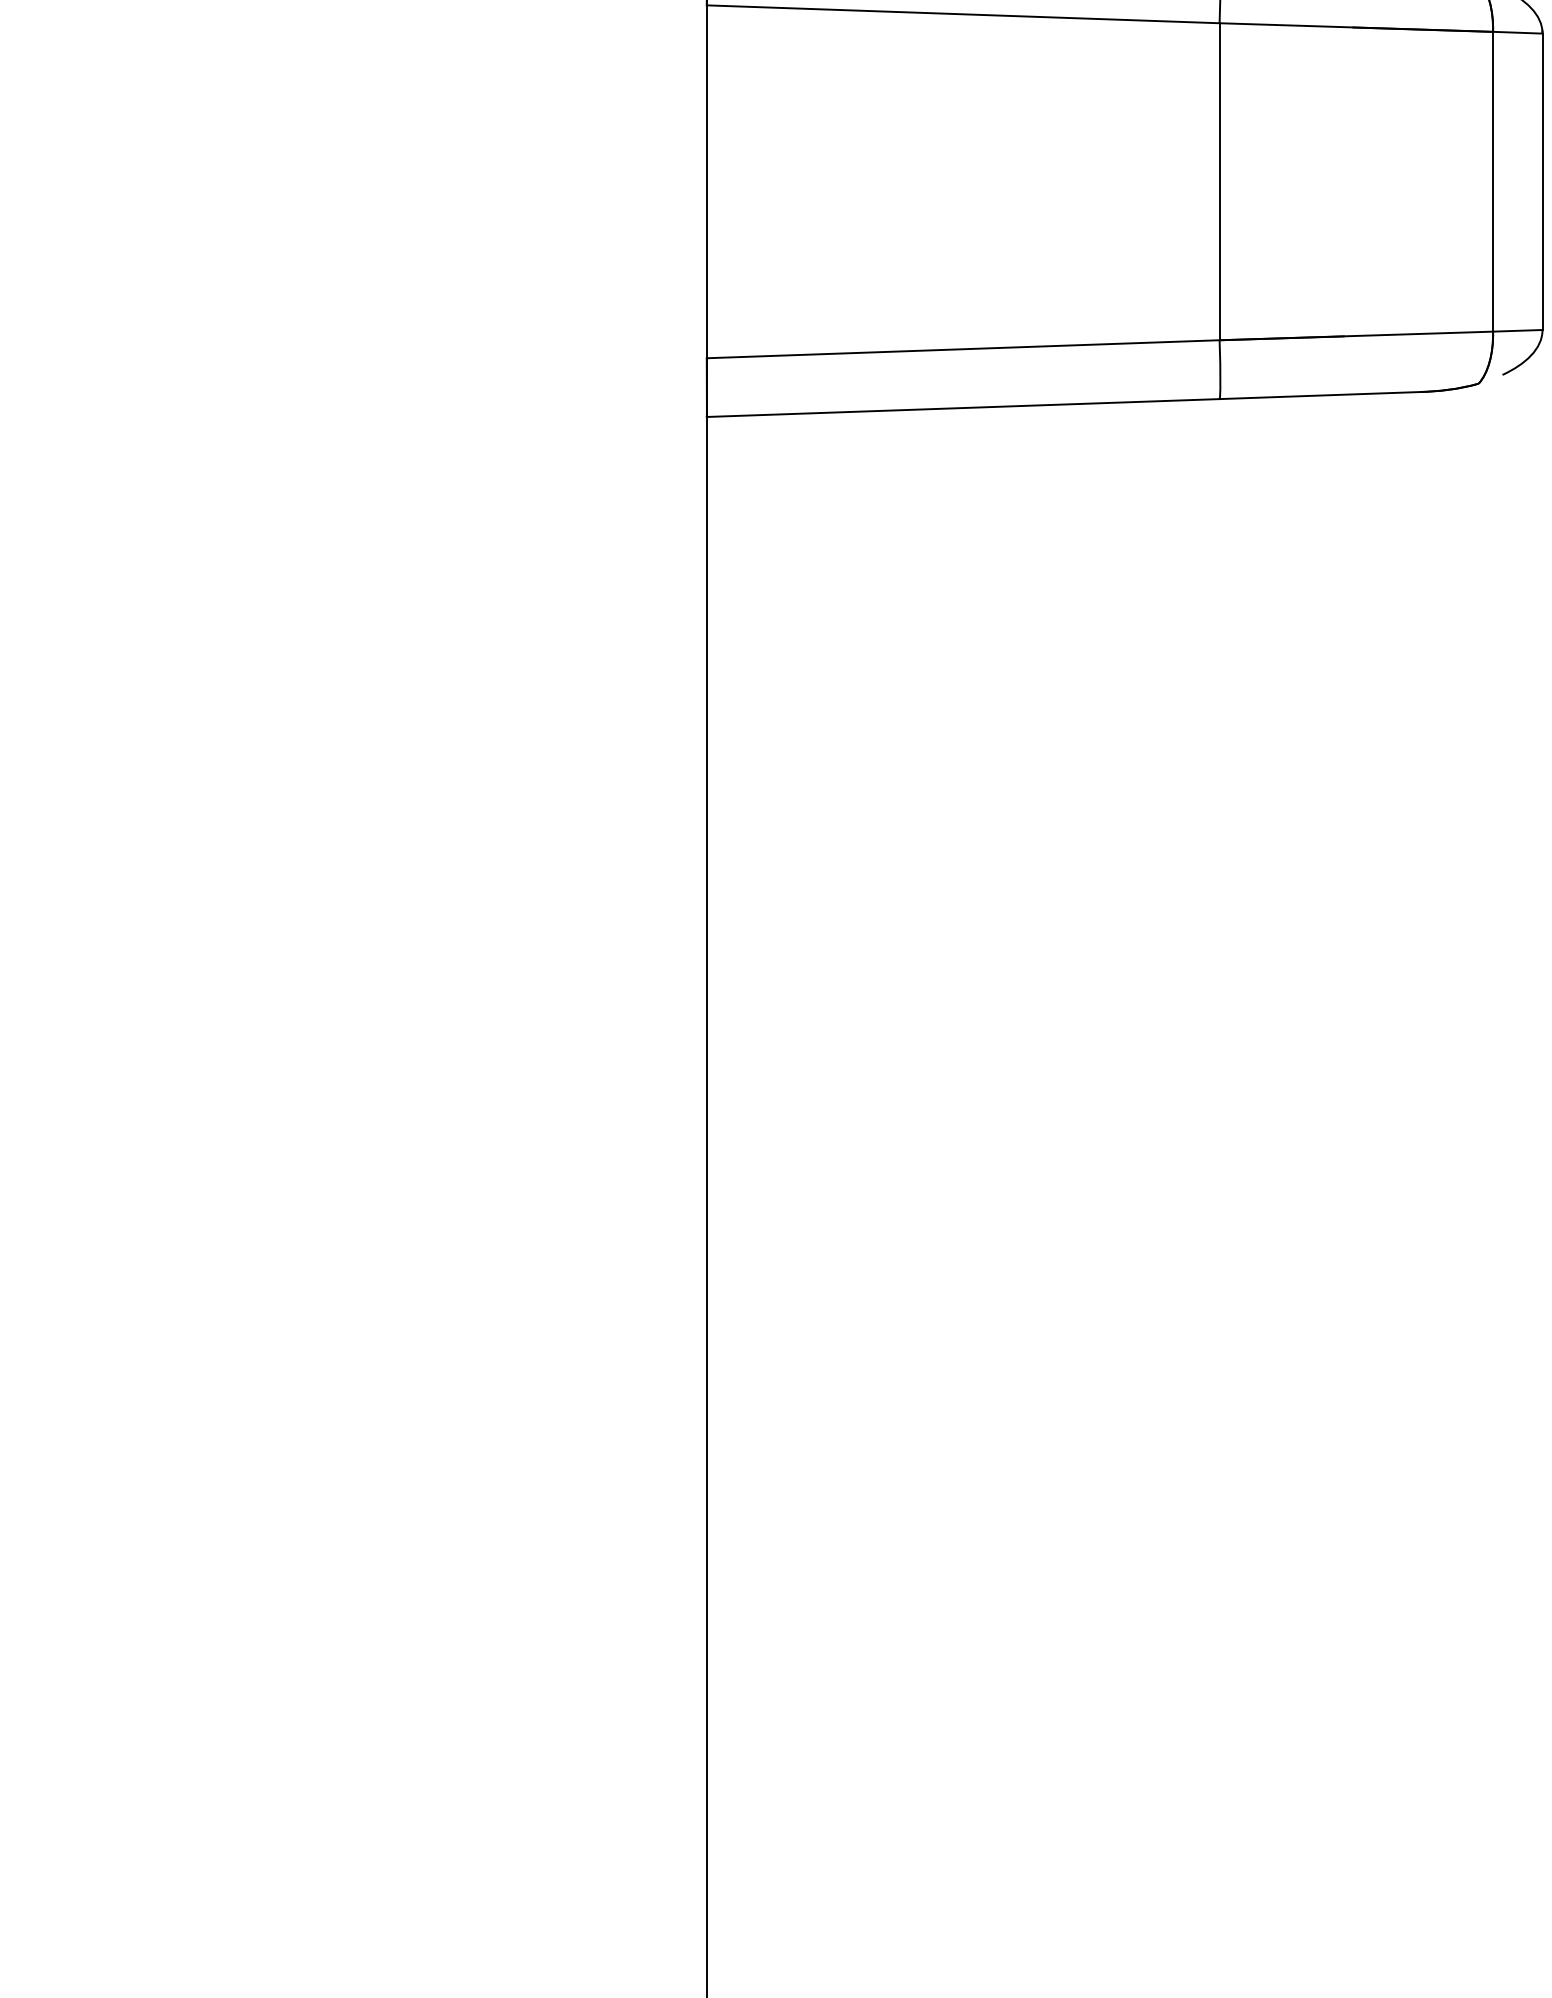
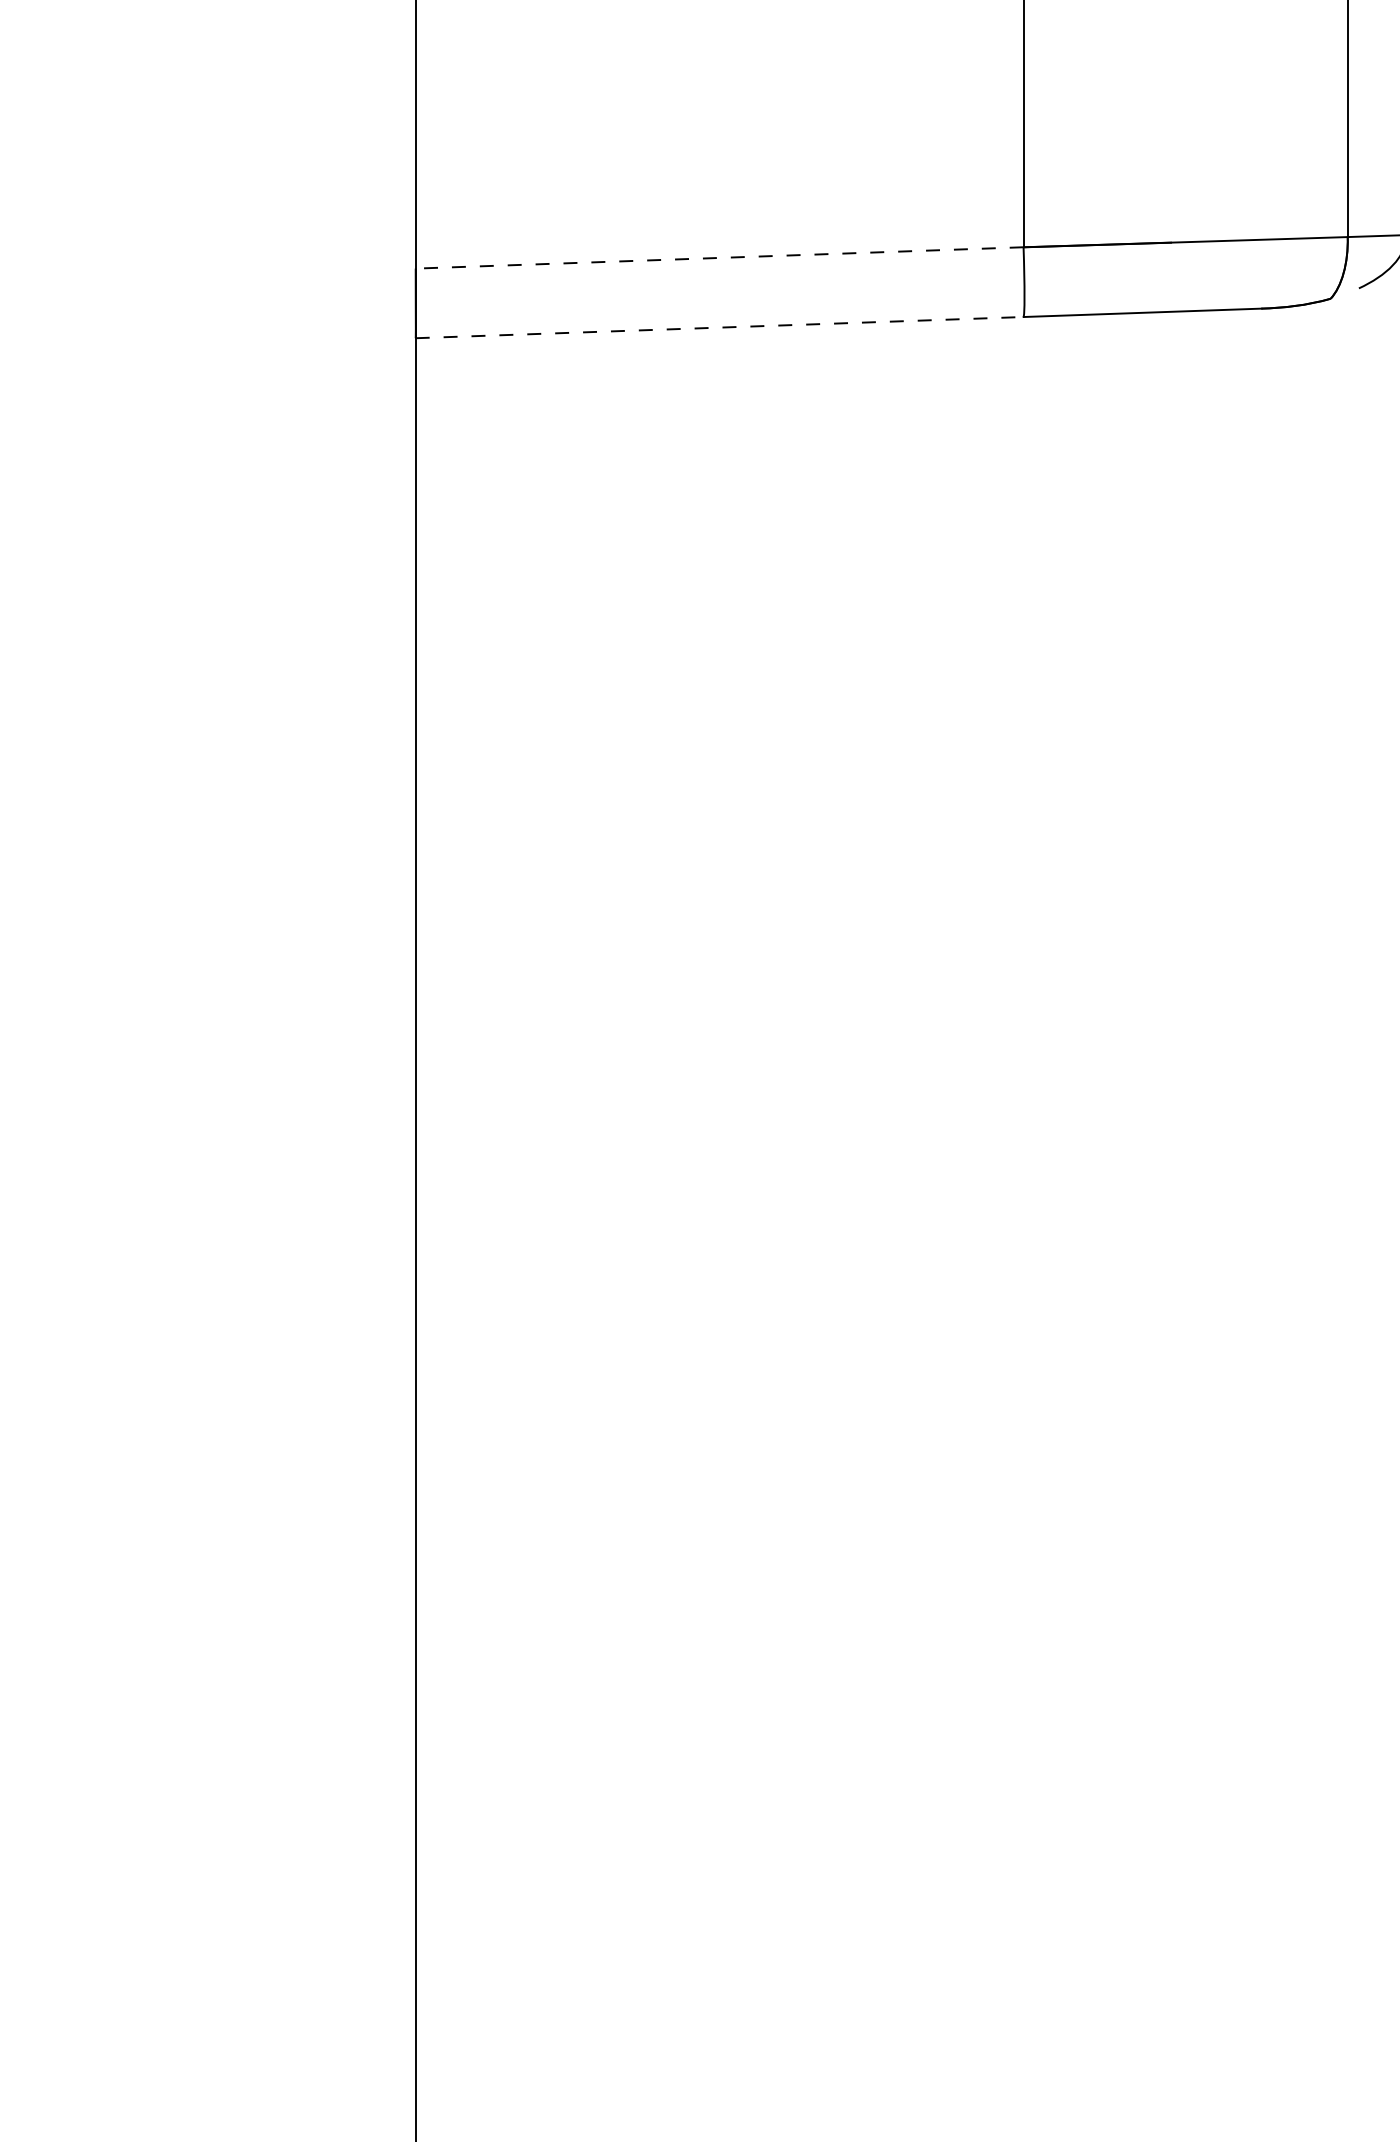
line: (963, 349) -> (719, 258), solid -> dashed
line: (963, 408) -> (719, 328), solid -> dashed

